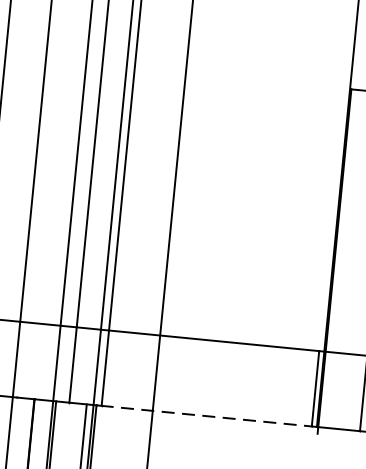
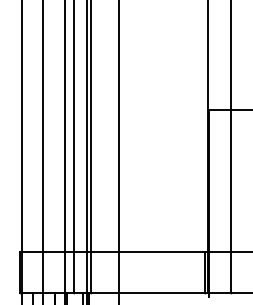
line: (208, 417) -> (149, 293), dashed -> solid

